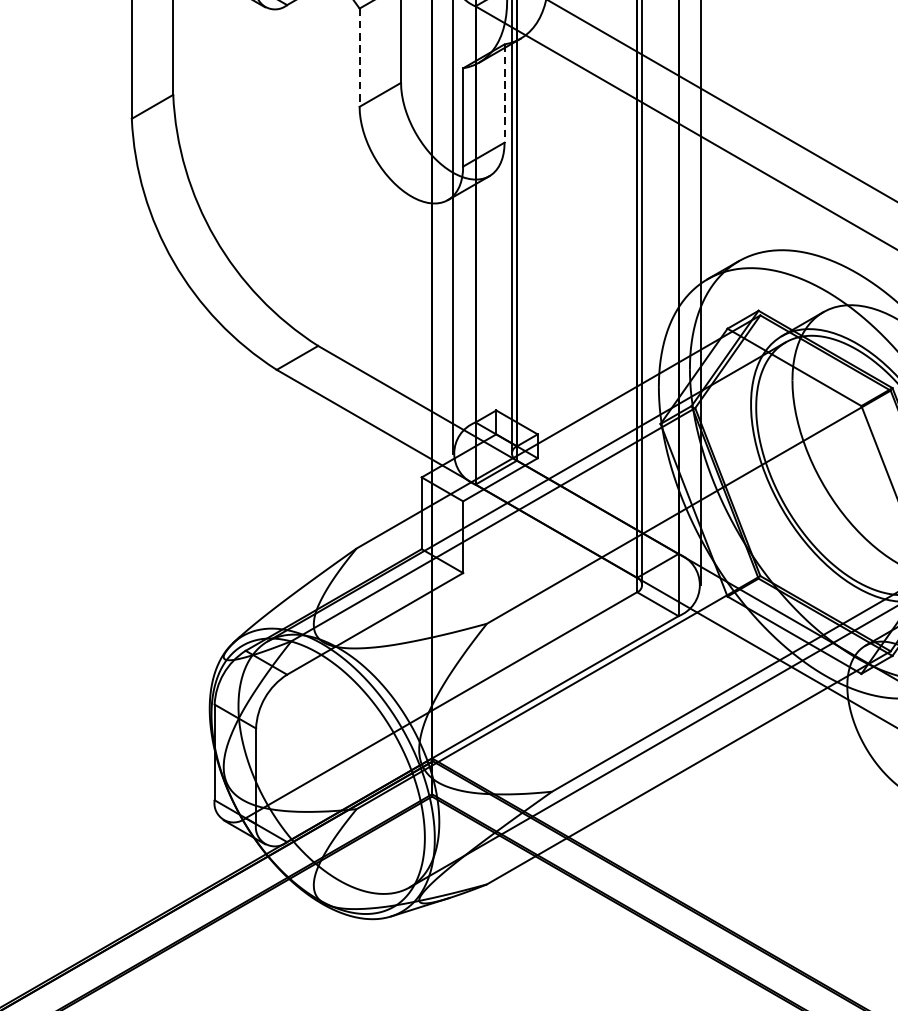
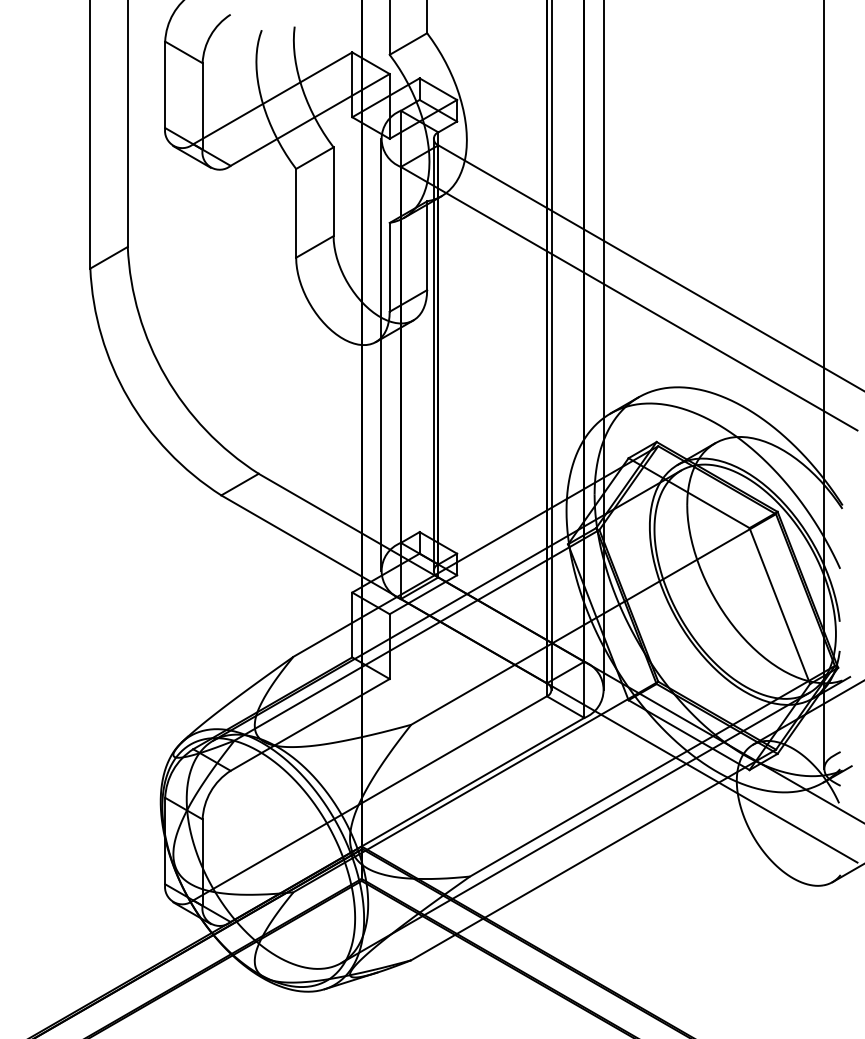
line: (359, 57) -> (296, 213), dashed -> solid
line: (504, 94) -> (427, 246), dashed -> solid

